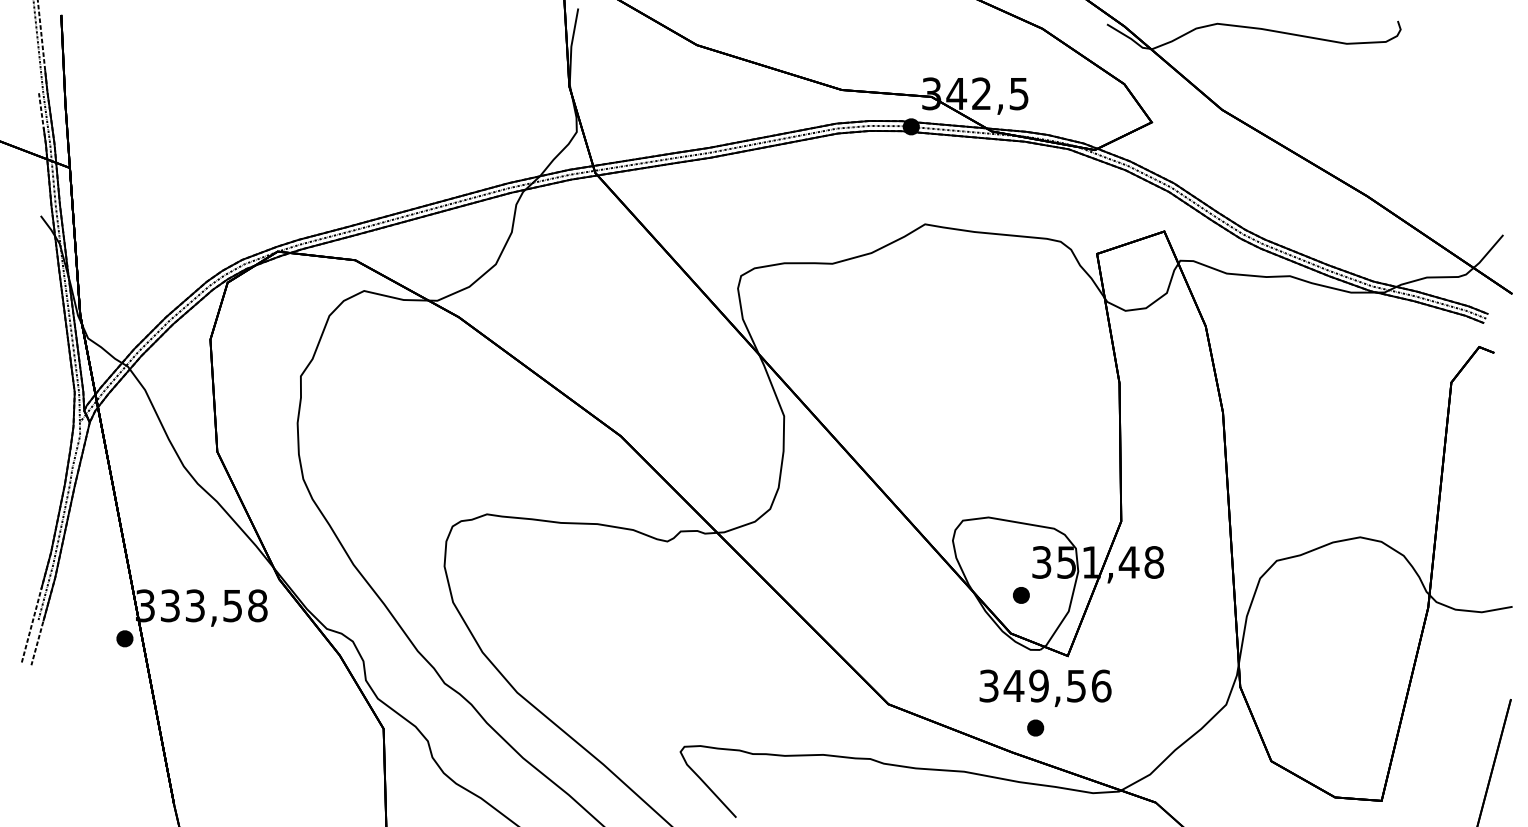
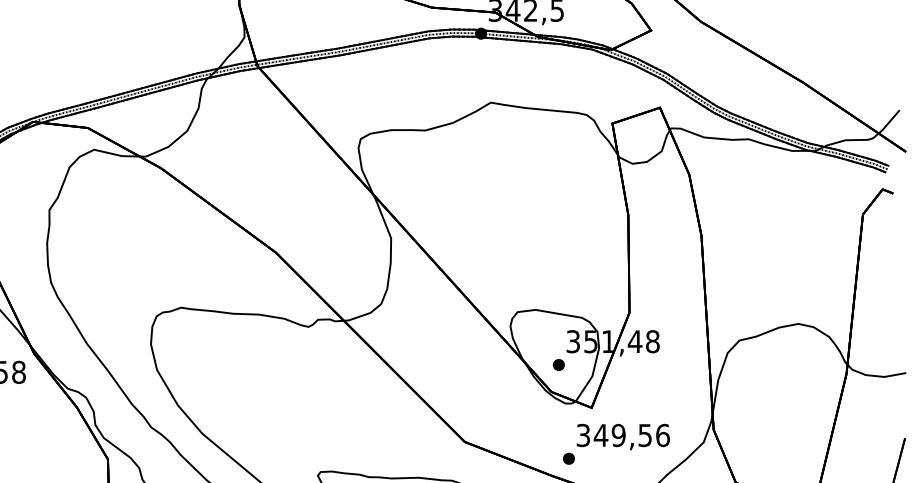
text: (1045, 687) -> (623, 436), moved

